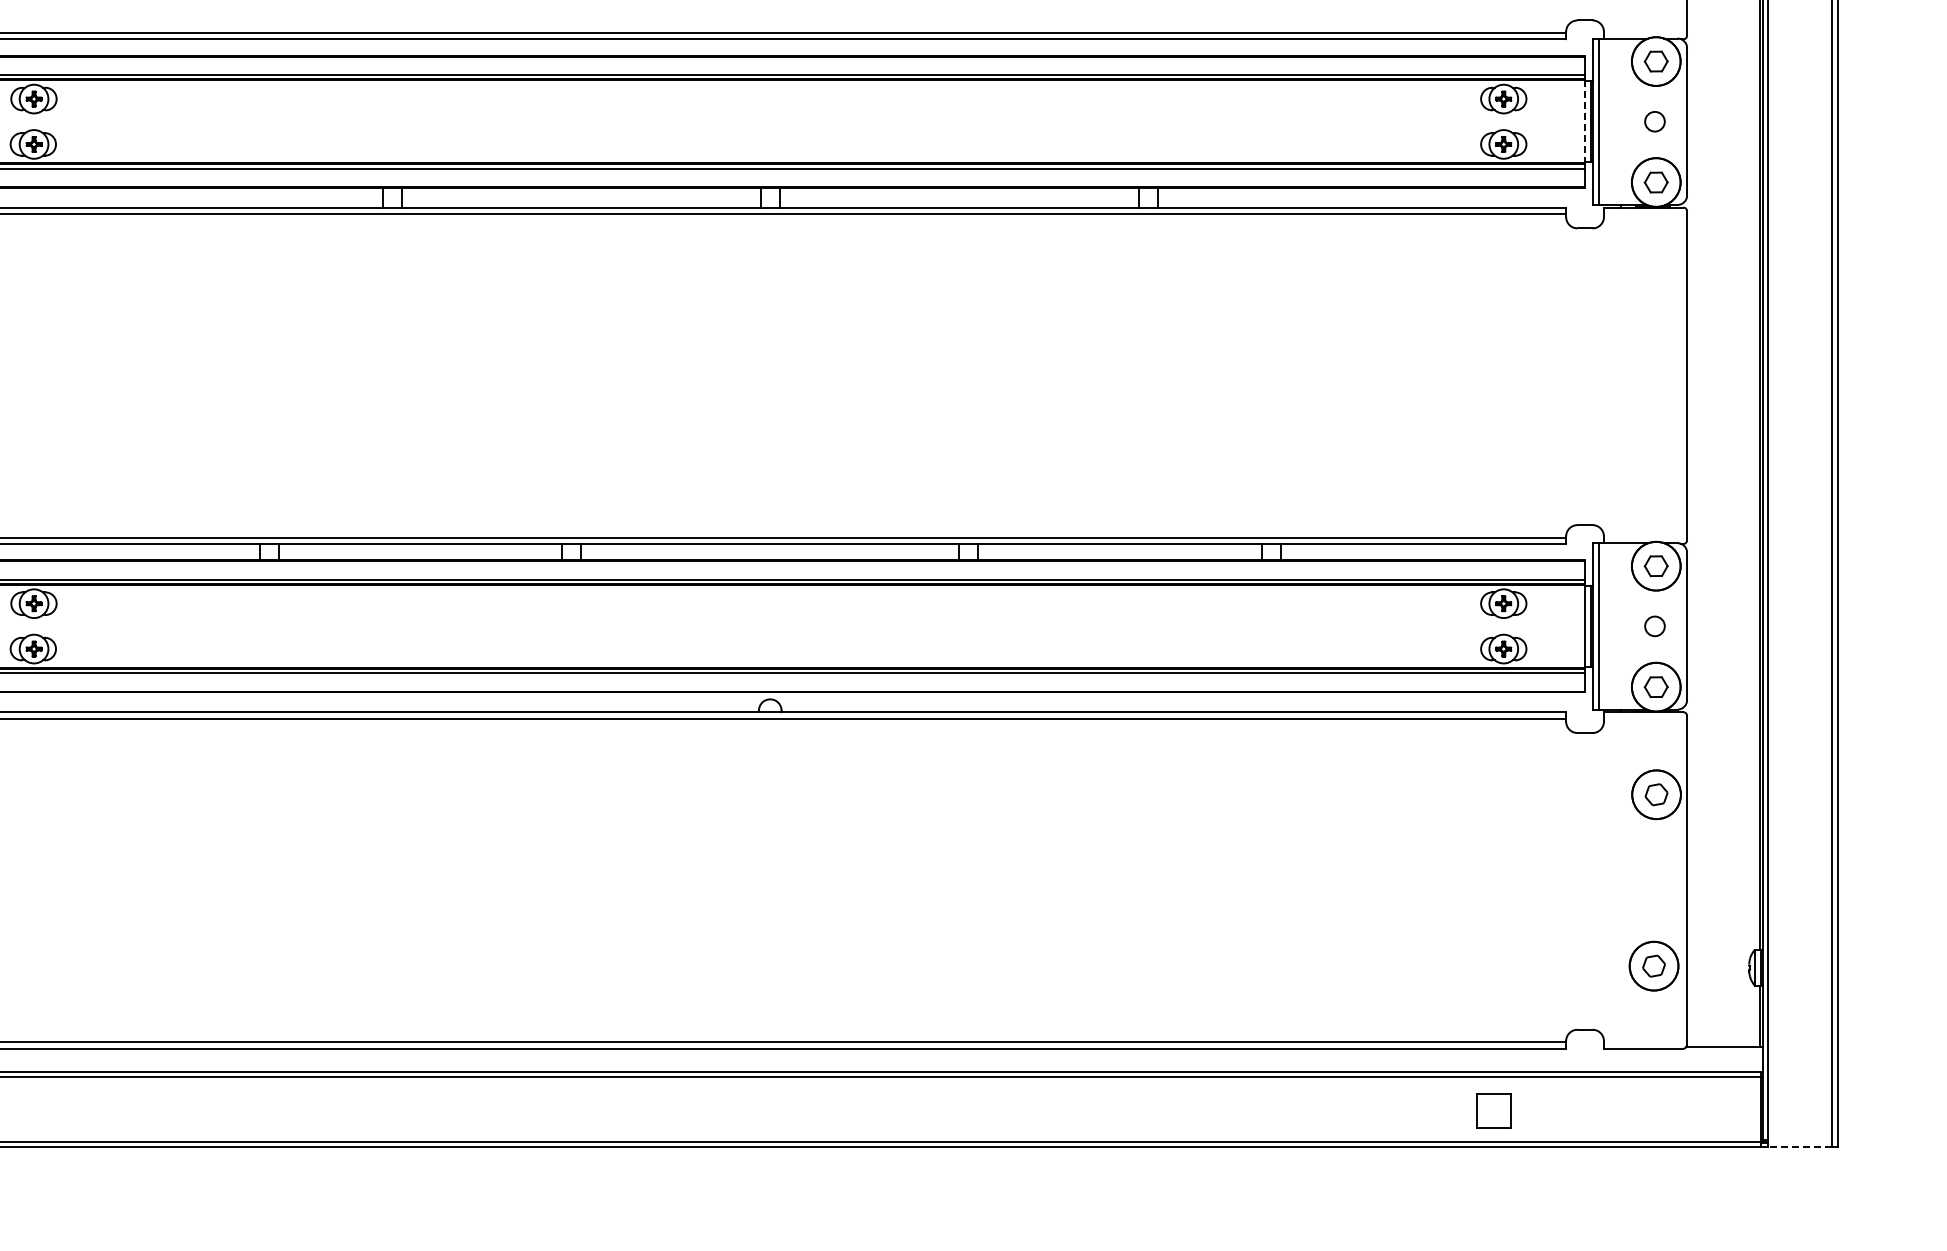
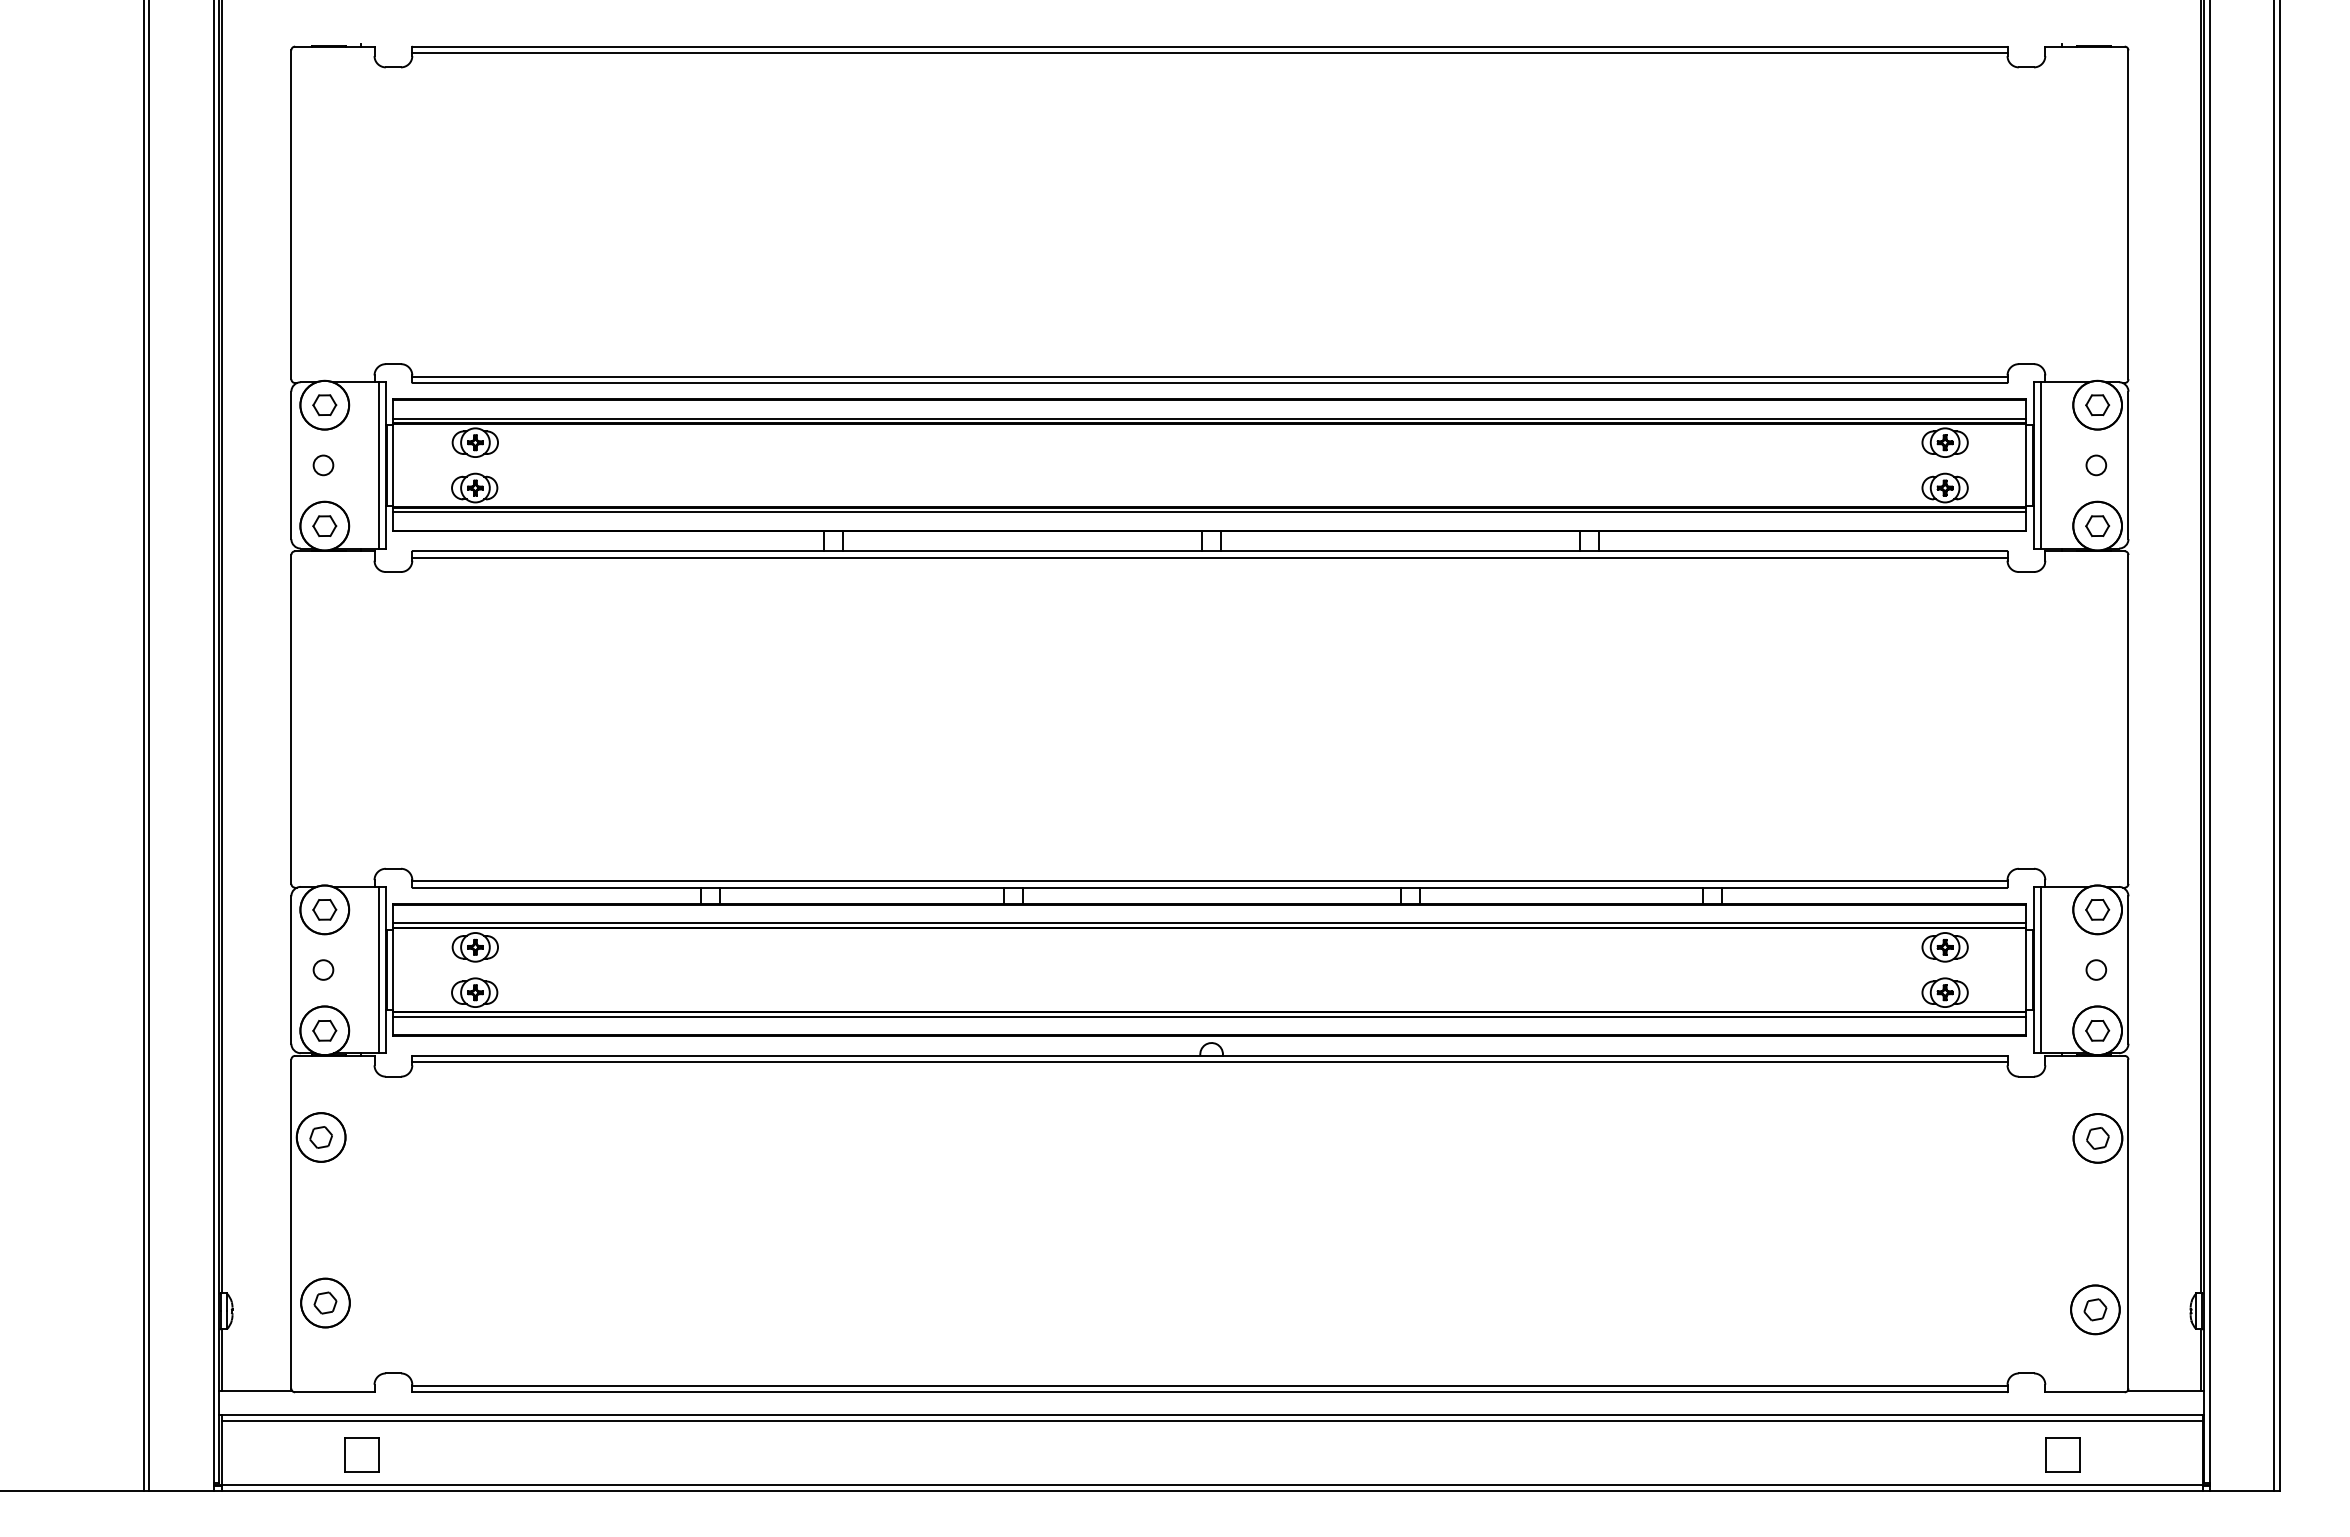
line: (1585, 121) -> (2026, 465), dashed -> solid
part: (1493, 1110) -> (2062, 1454), moved
line: (1800, 1146) -> (2241, 1490), dashed -> solid

